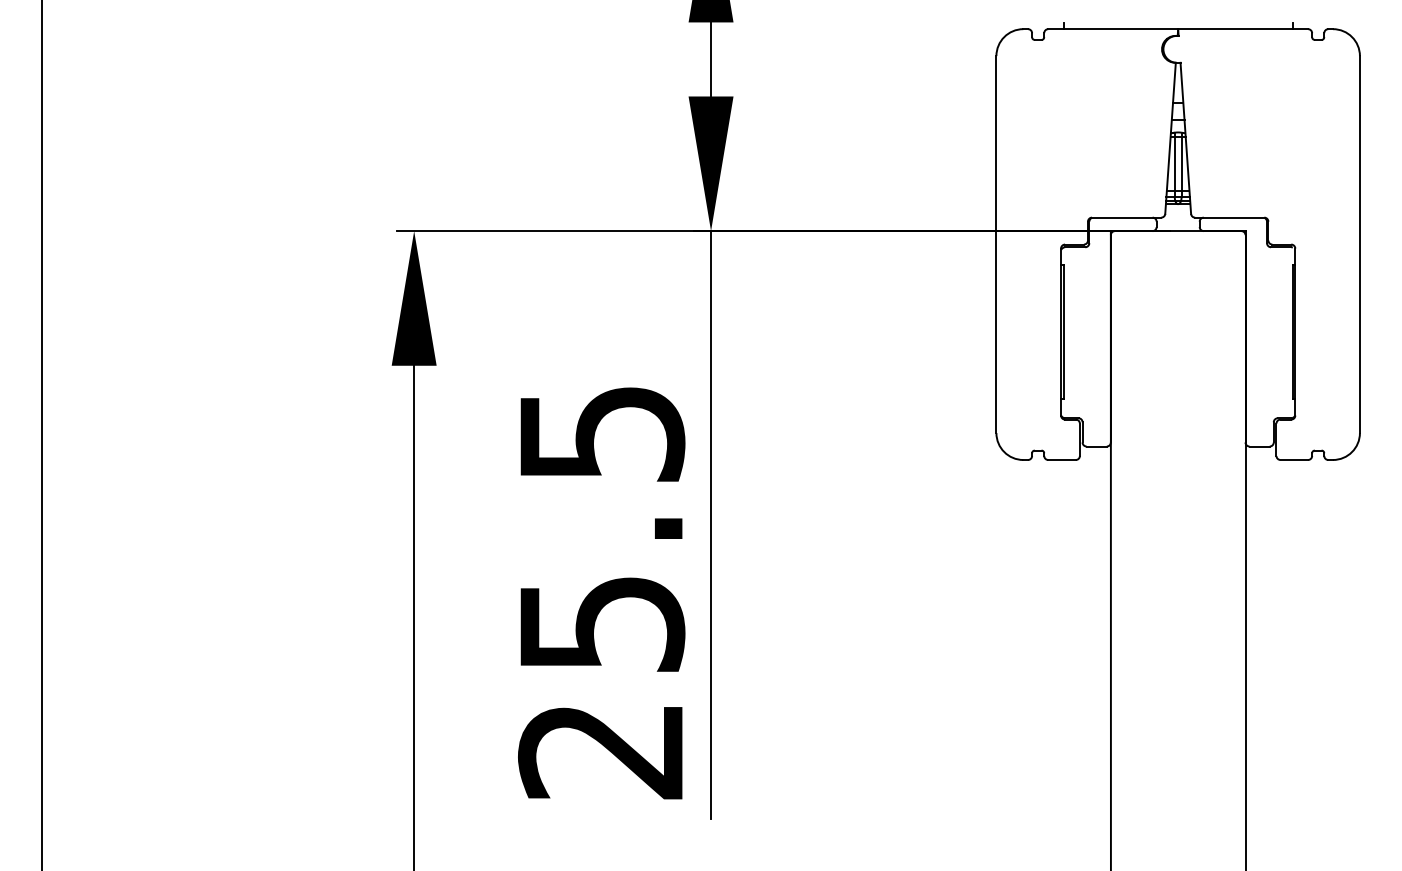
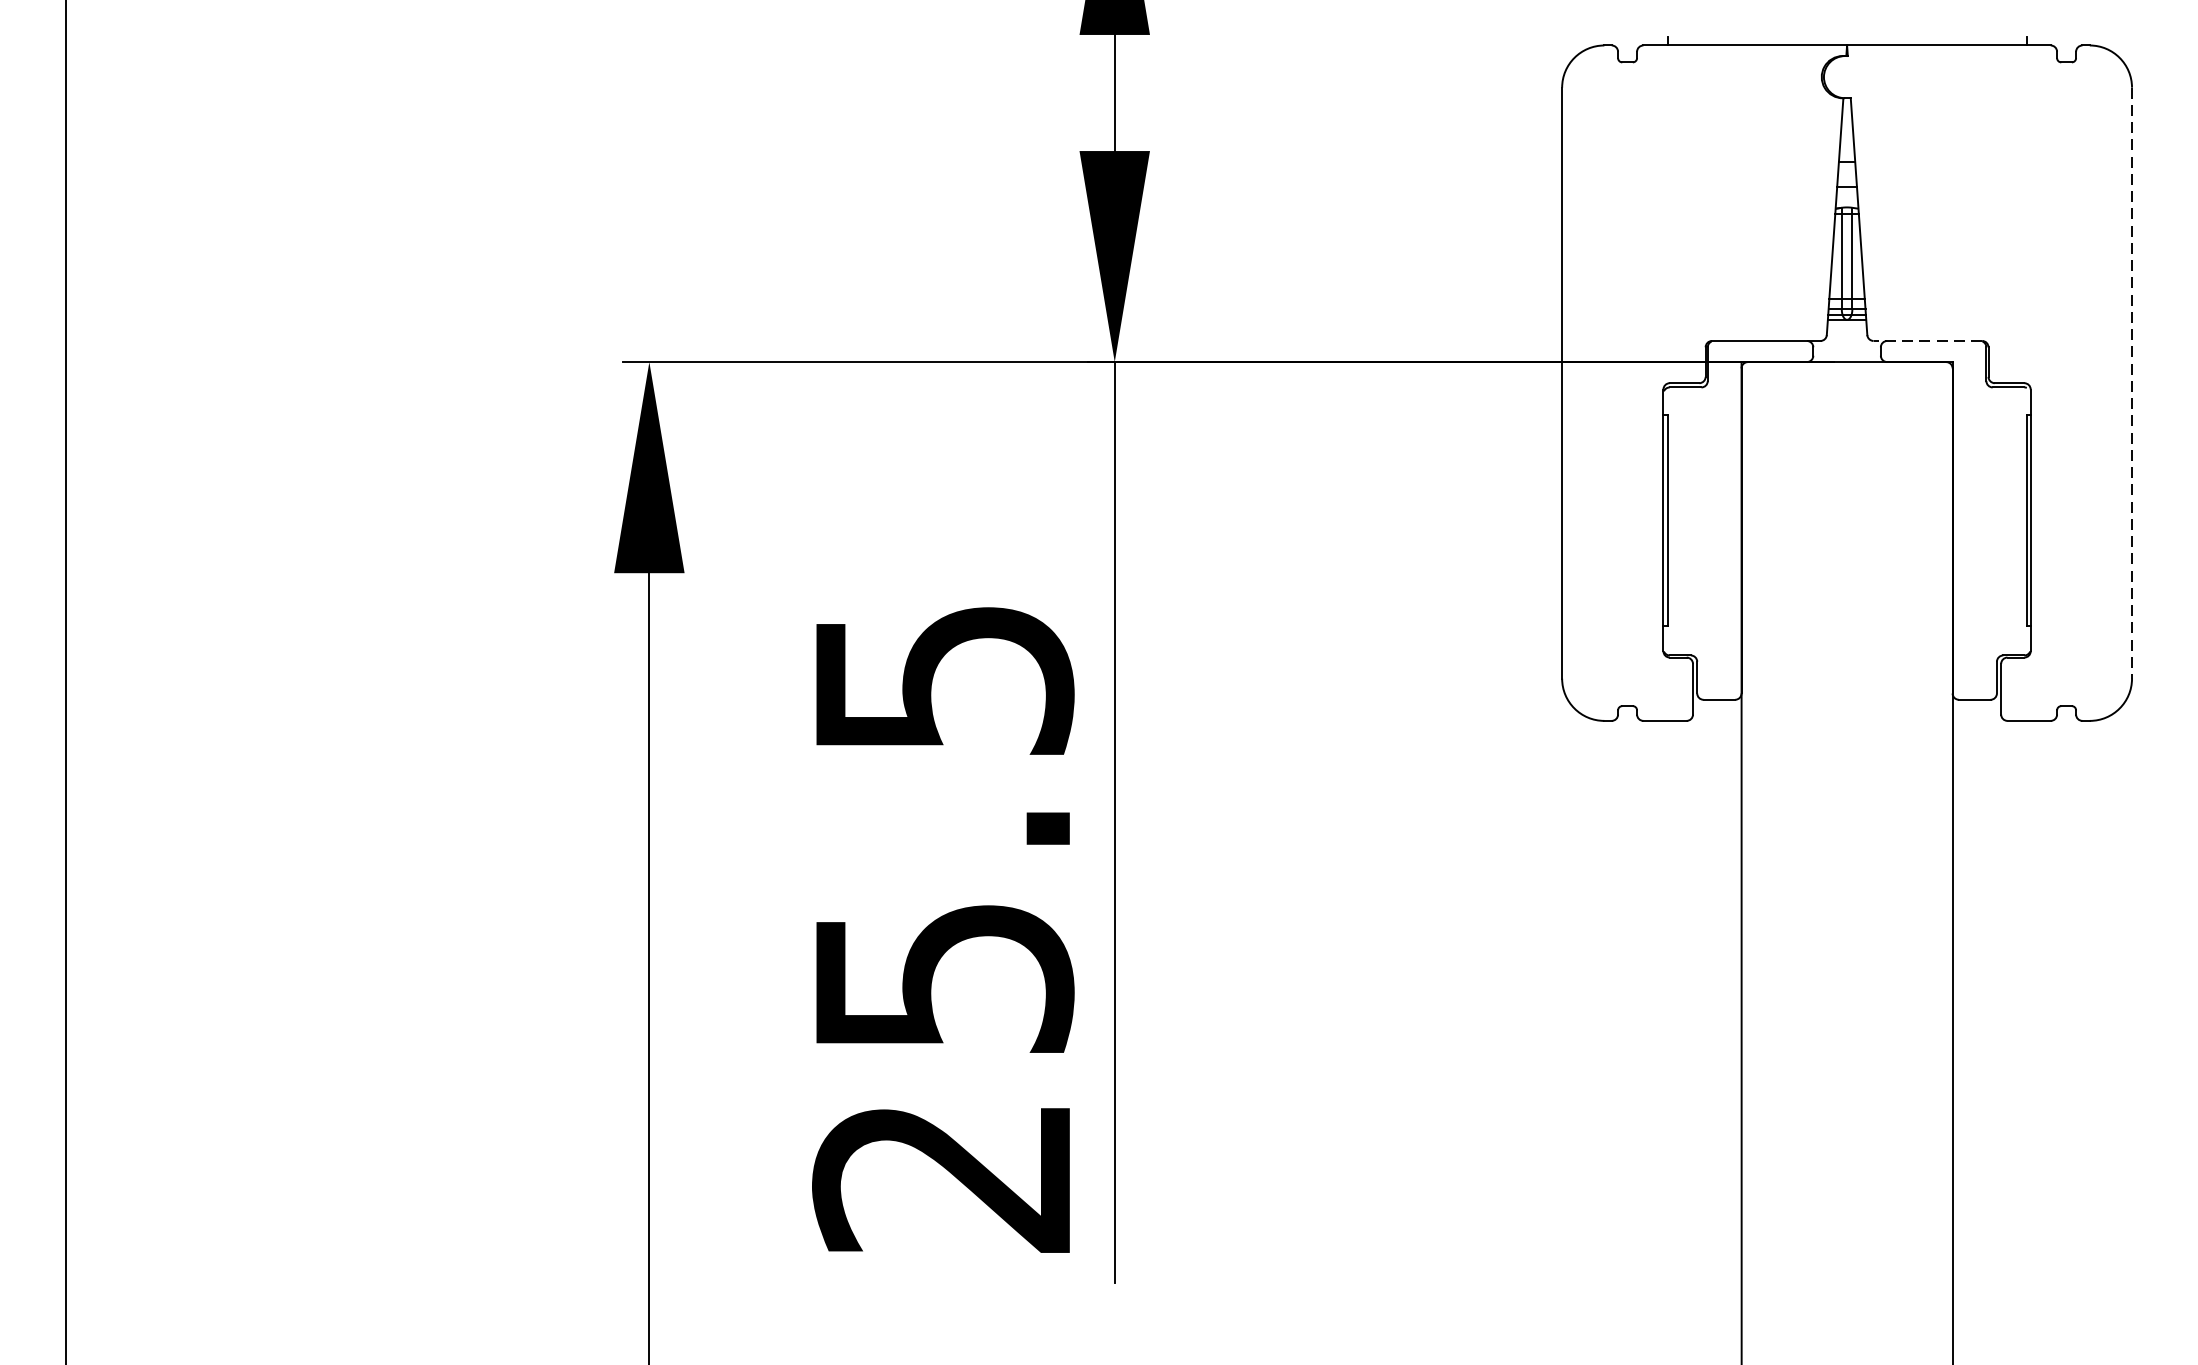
line: (1229, 217) -> (1927, 340), solid -> dashed
line: (1359, 245) -> (2131, 384), solid -> dashed

